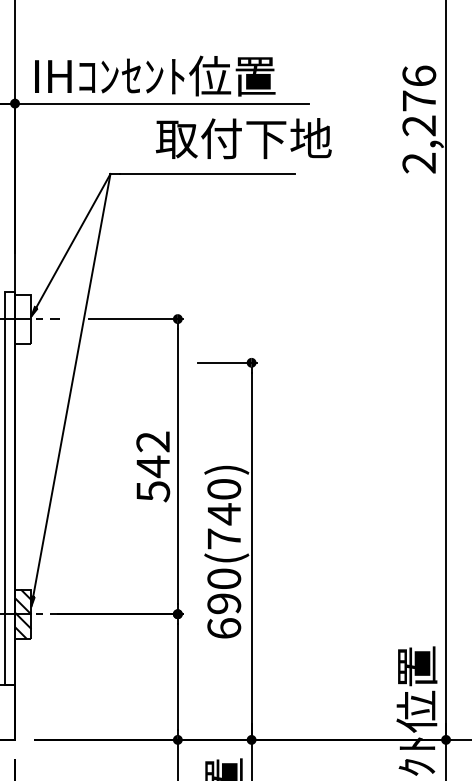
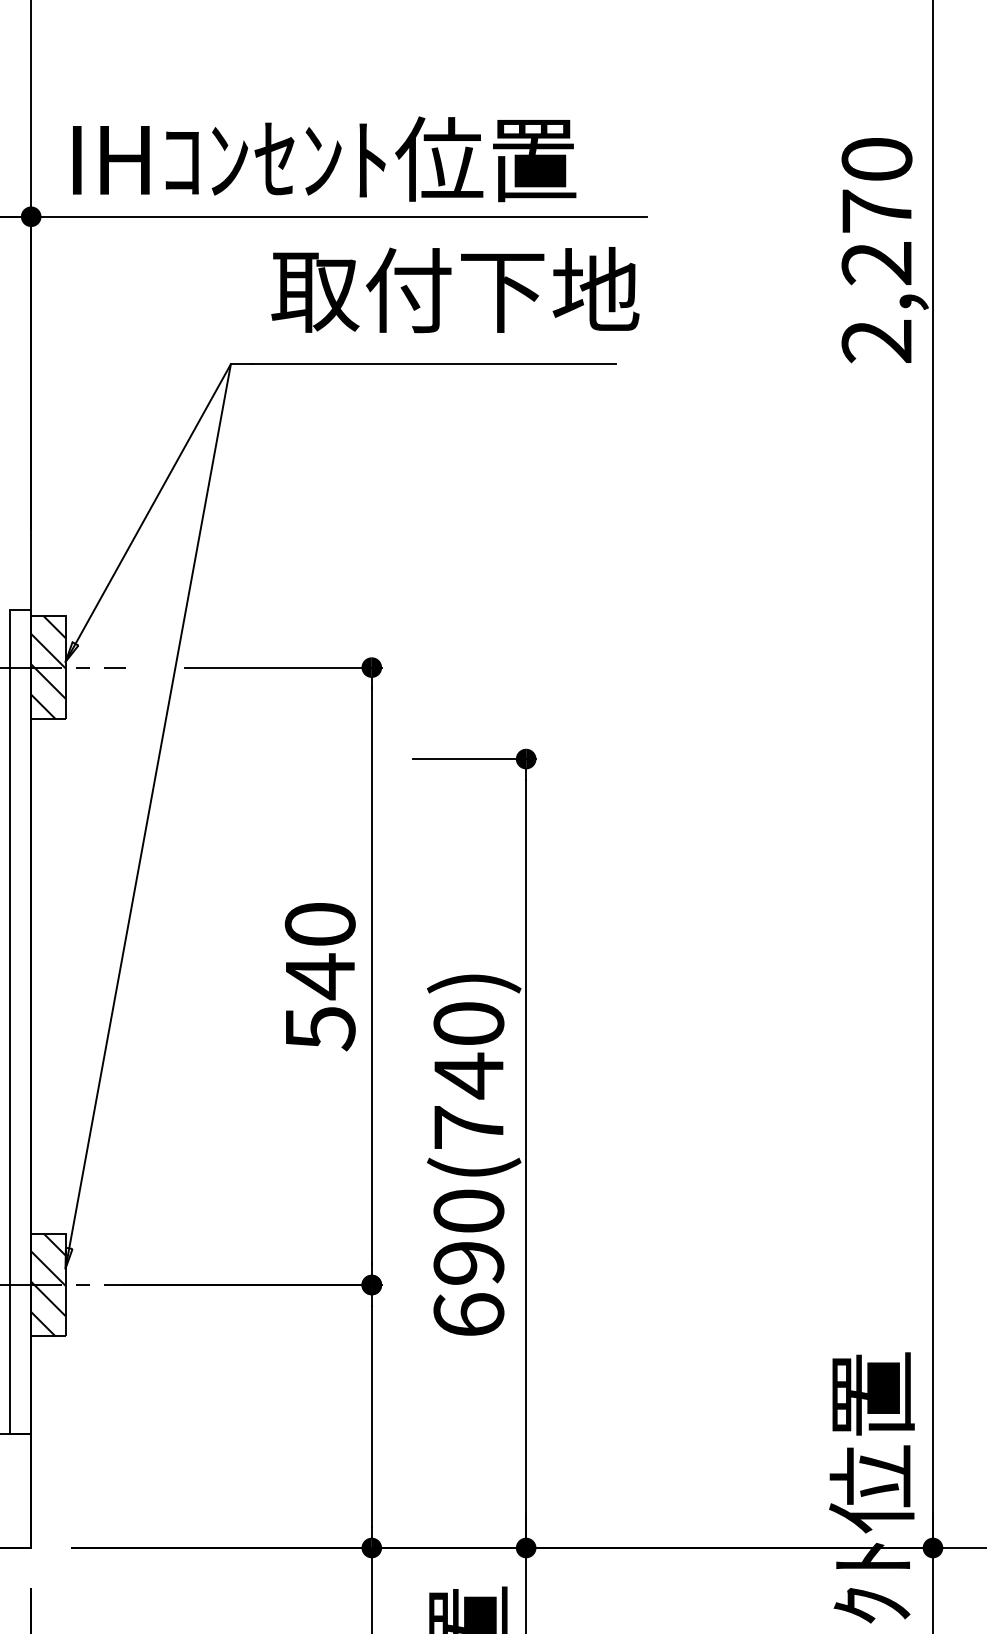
text: (419, 75) -> (877, 157), 2,276 -> 2,270
text: (243, 138) -> (454, 289), moved
hatch: (23, 318) -> (48, 666), added
text: (153, 441) -> (320, 923), 542 -> 540

